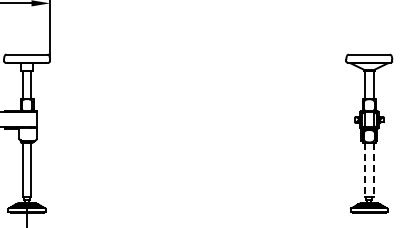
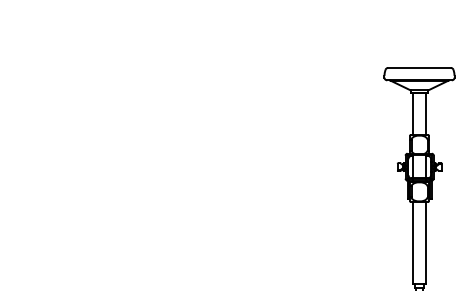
line: (365, 170) -> (413, 243), dashed -> solid
line: (373, 170) -> (425, 243), dashed -> solid

